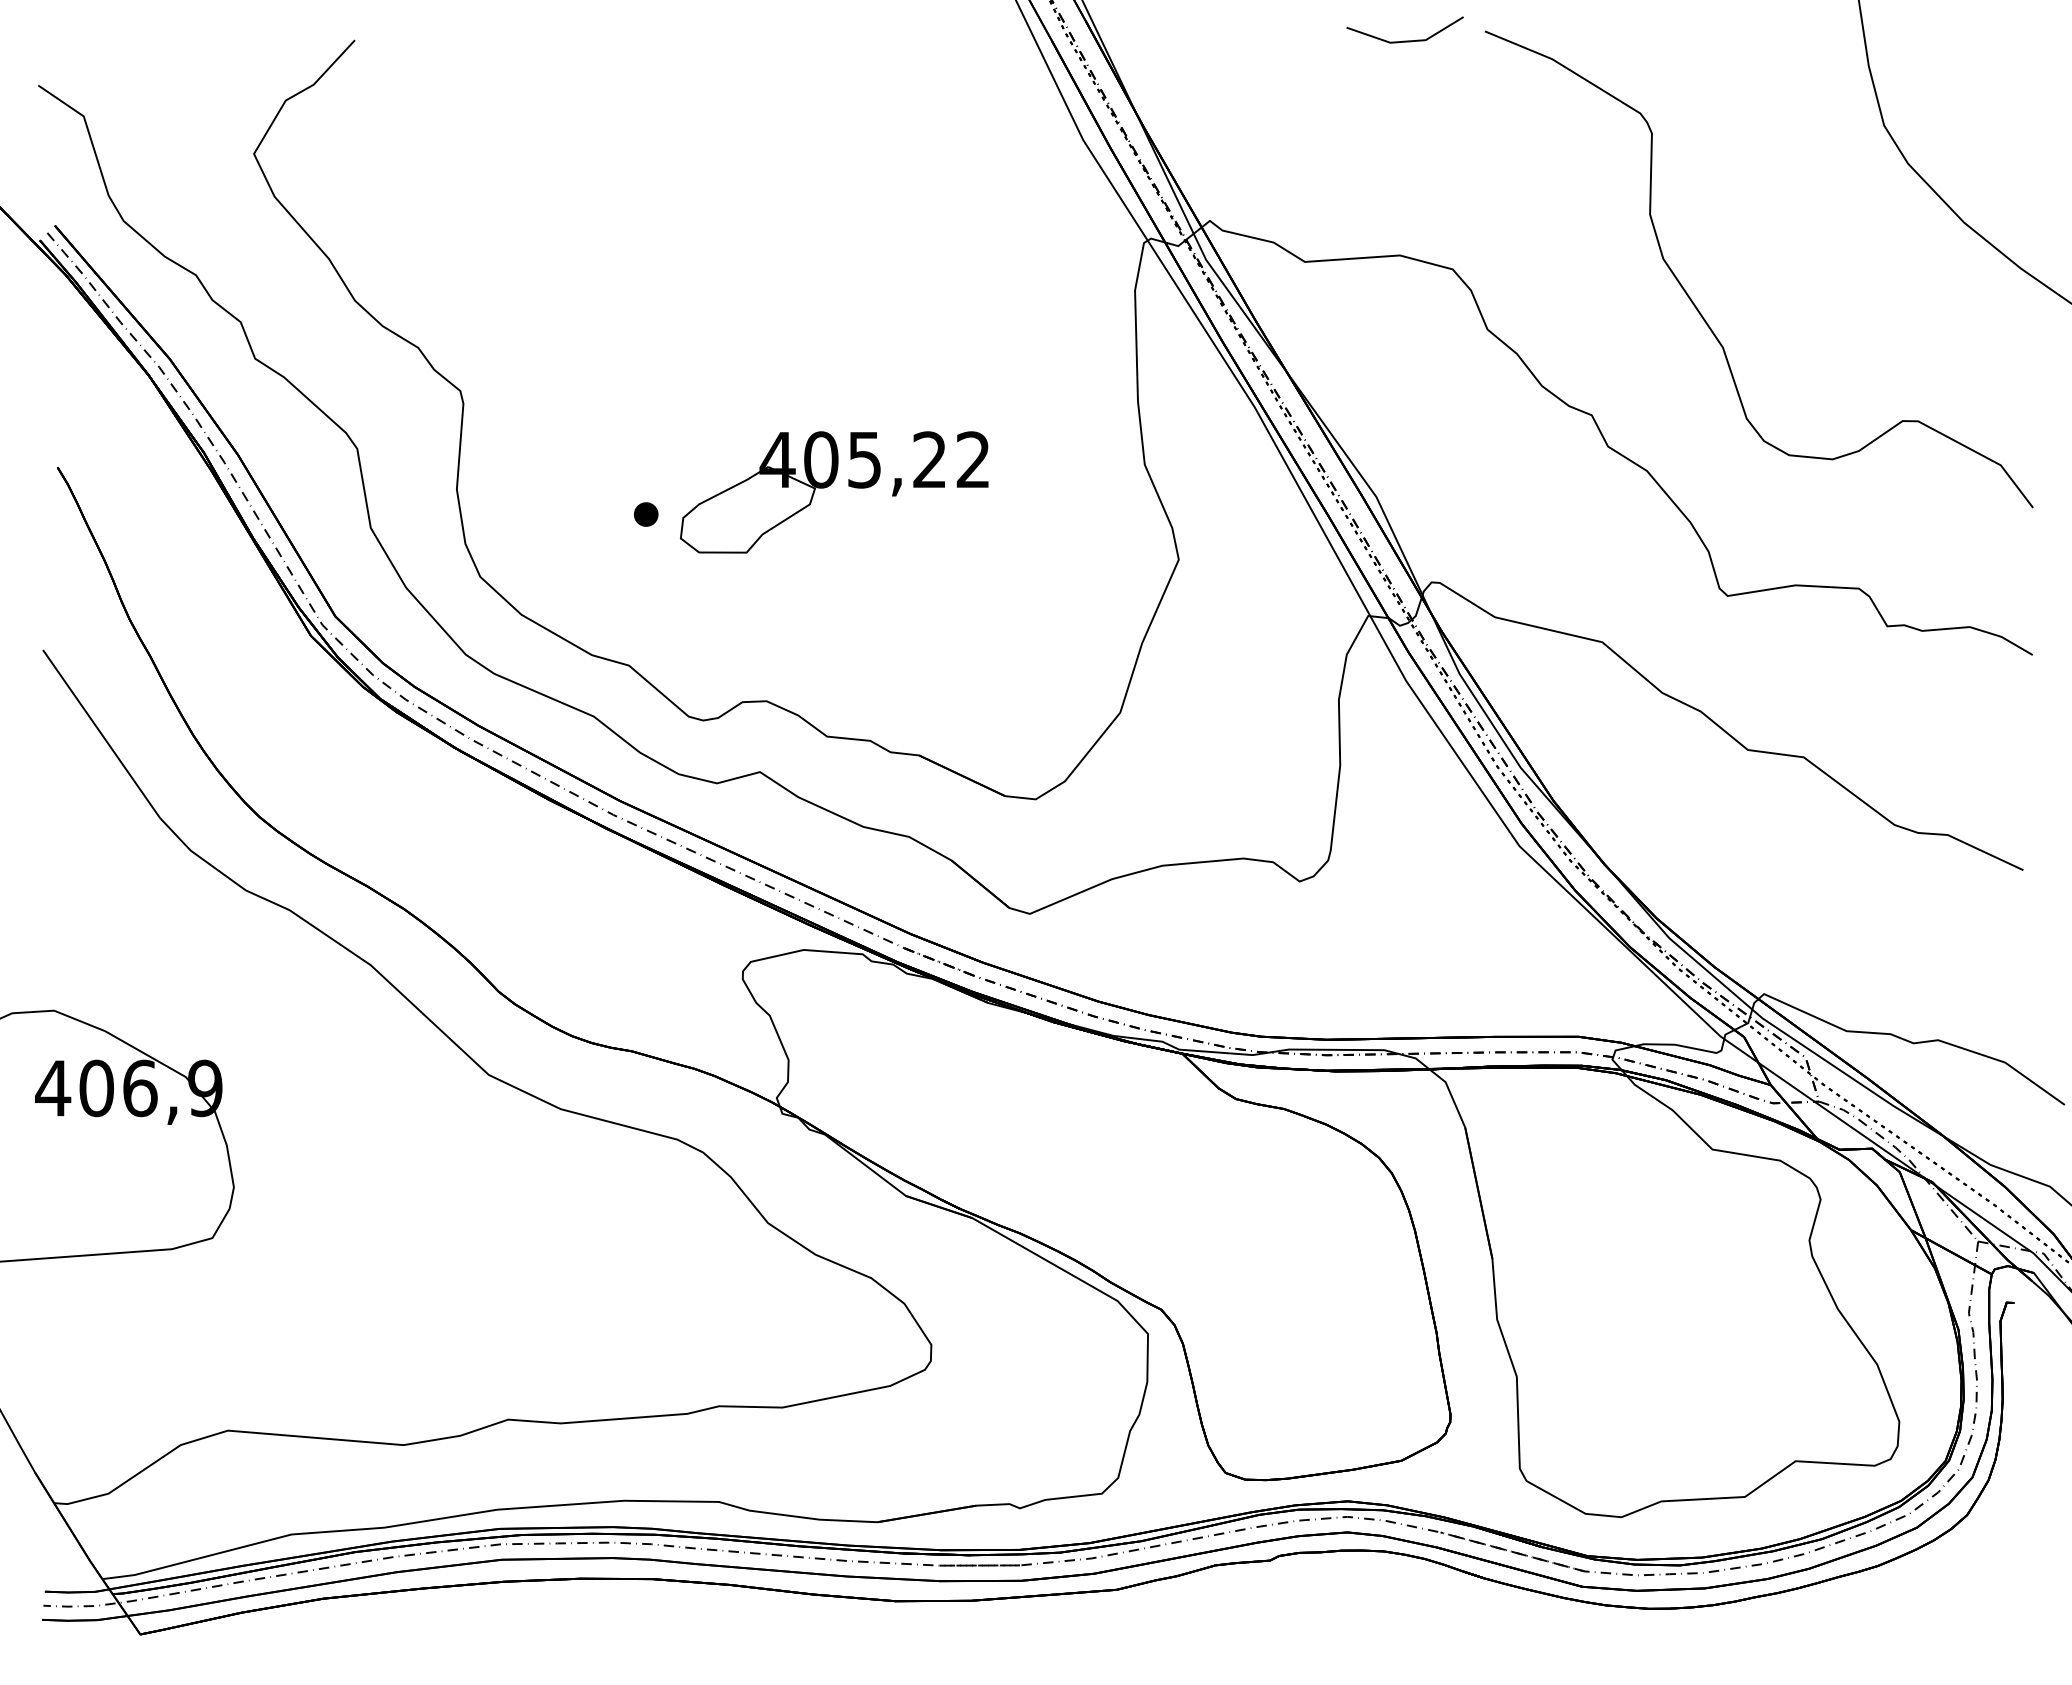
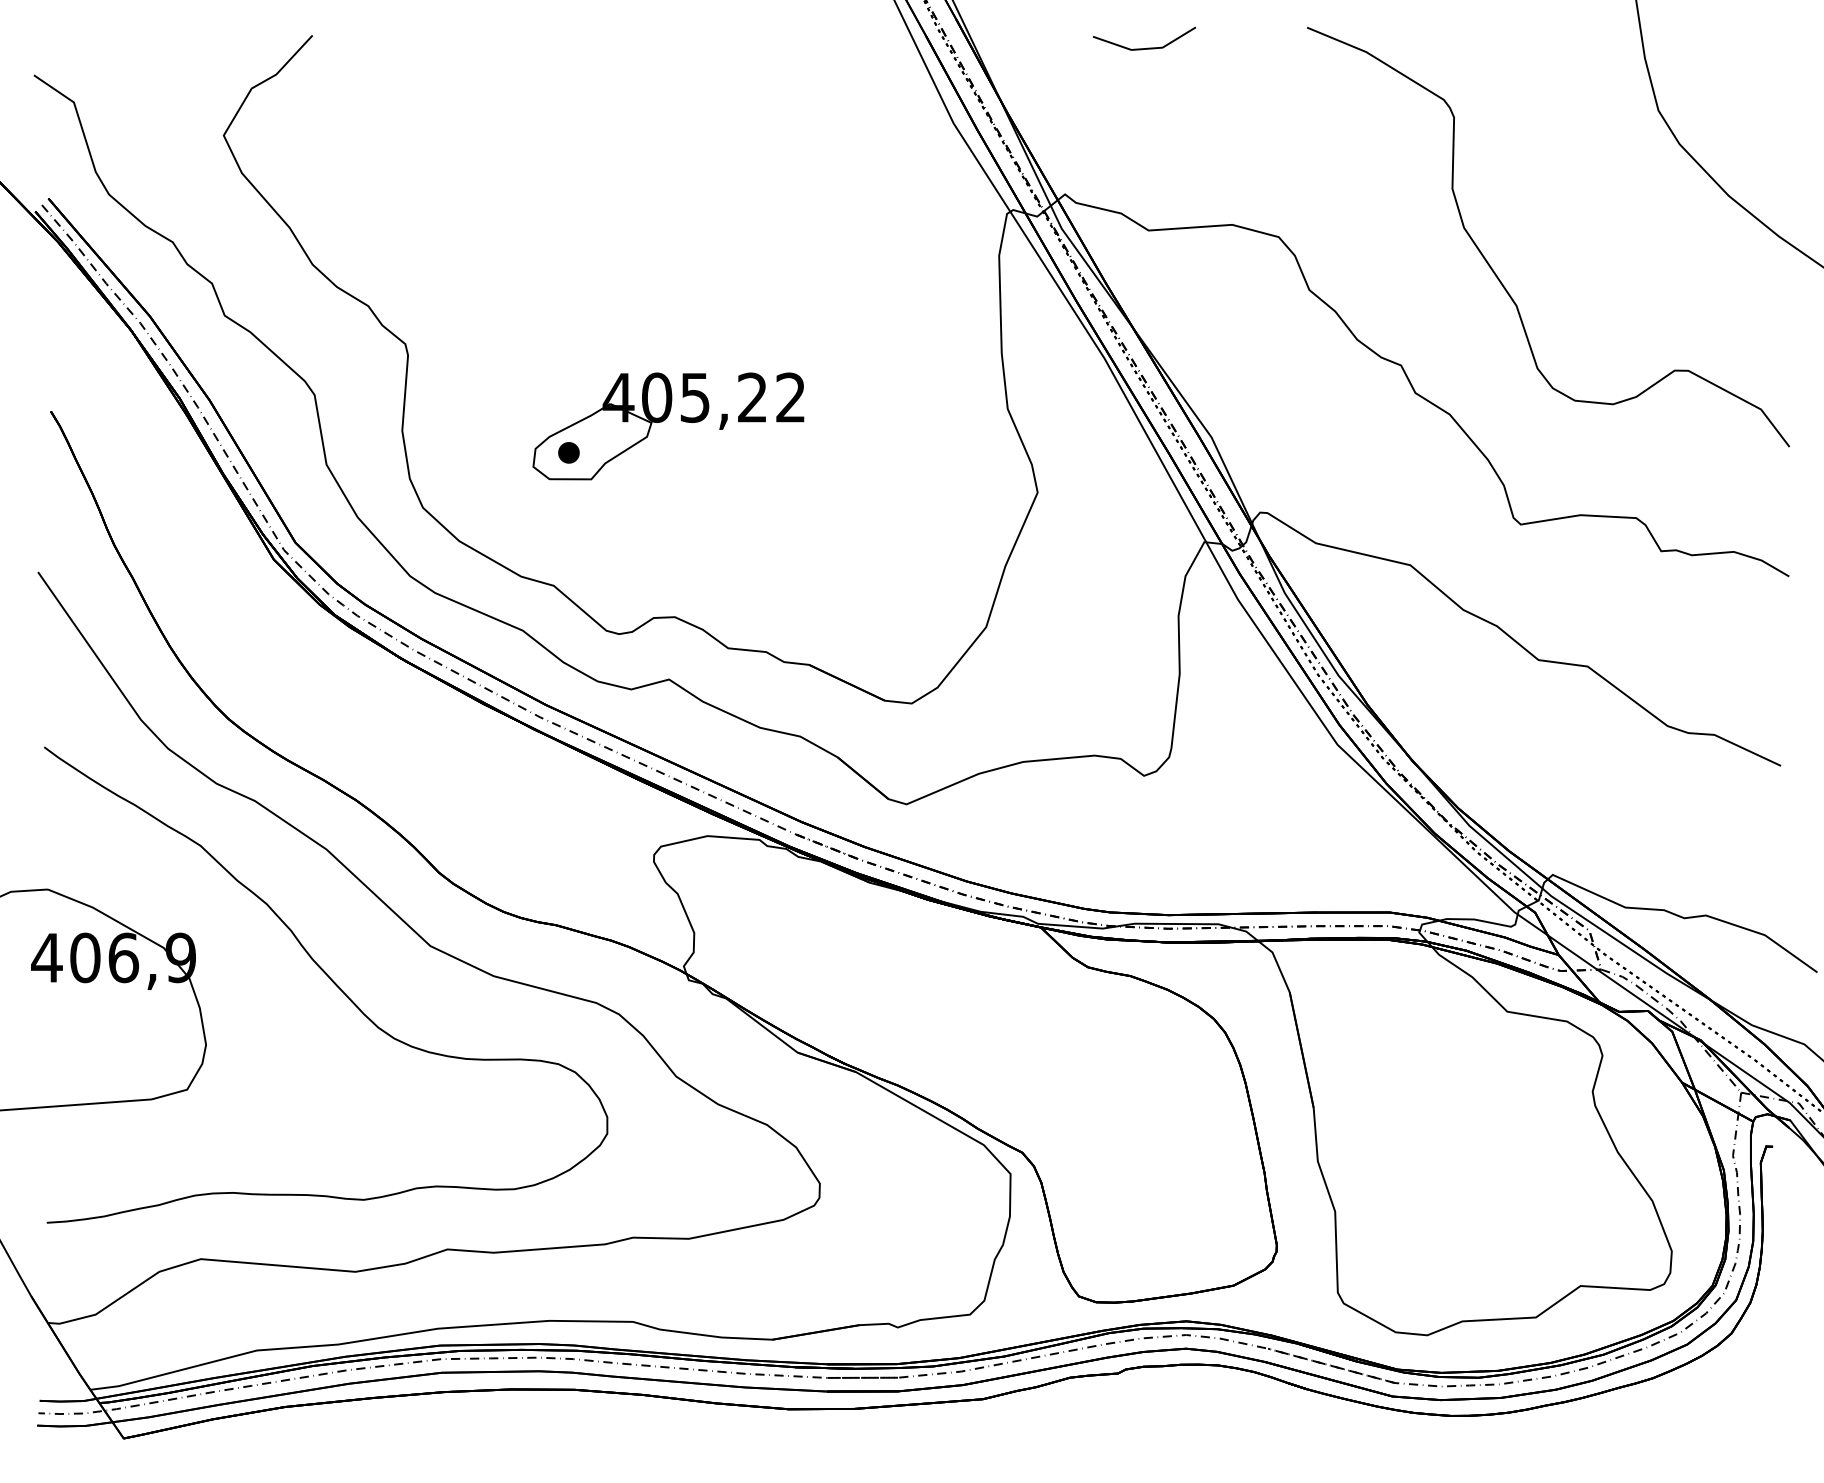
line: (1404, 40) -> (1143, 47), moved
part: (829, 486) -> (664, 421), moved
curve: (375, 1113) -> (330, 980), added

